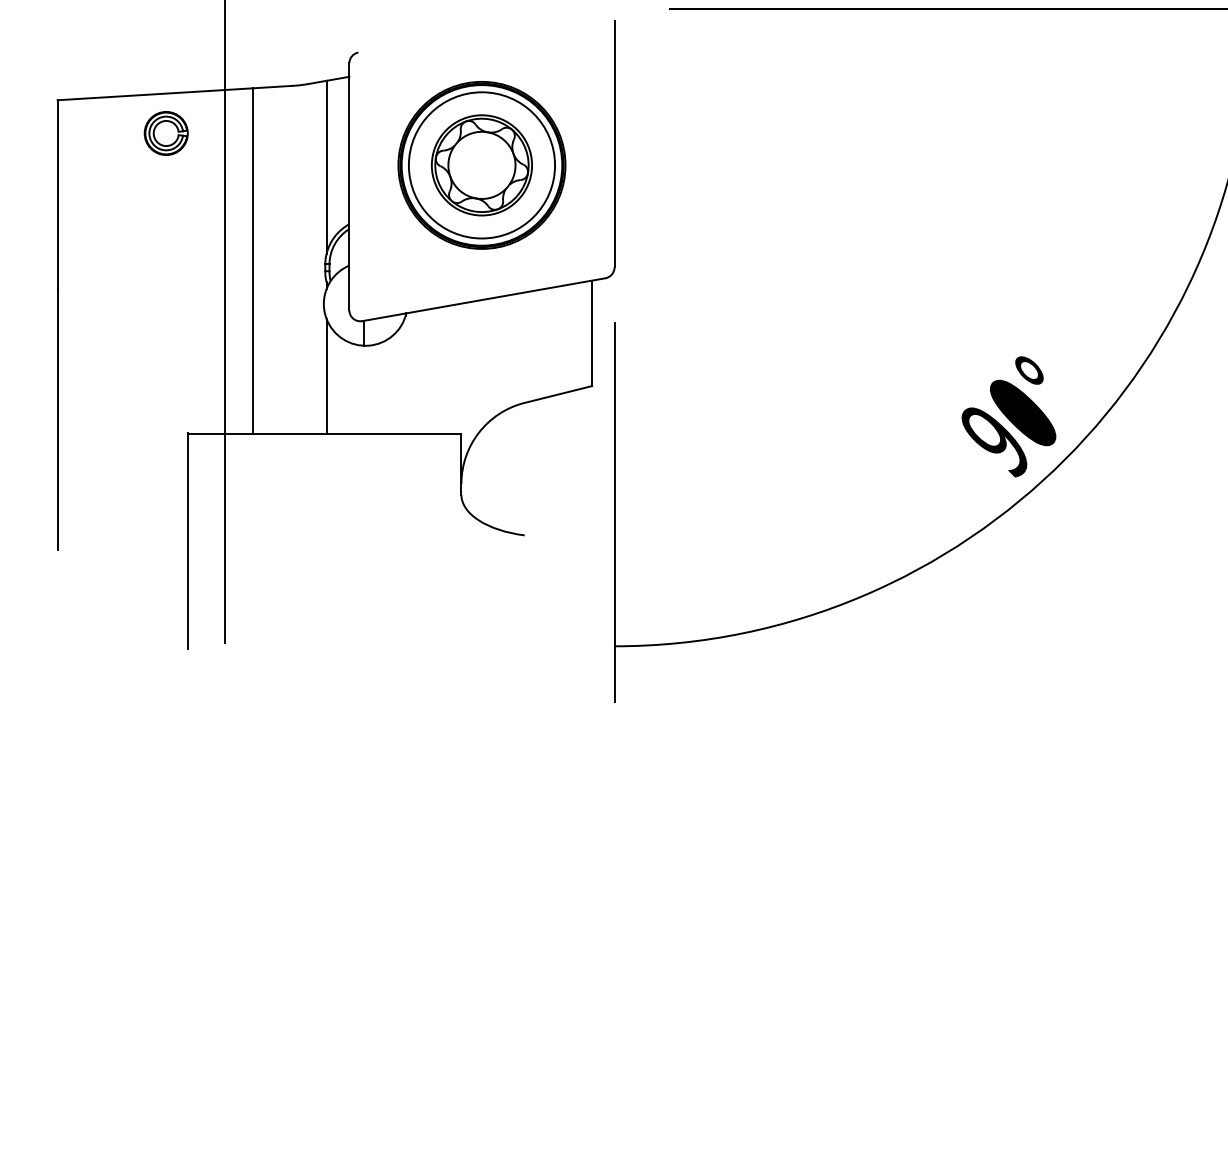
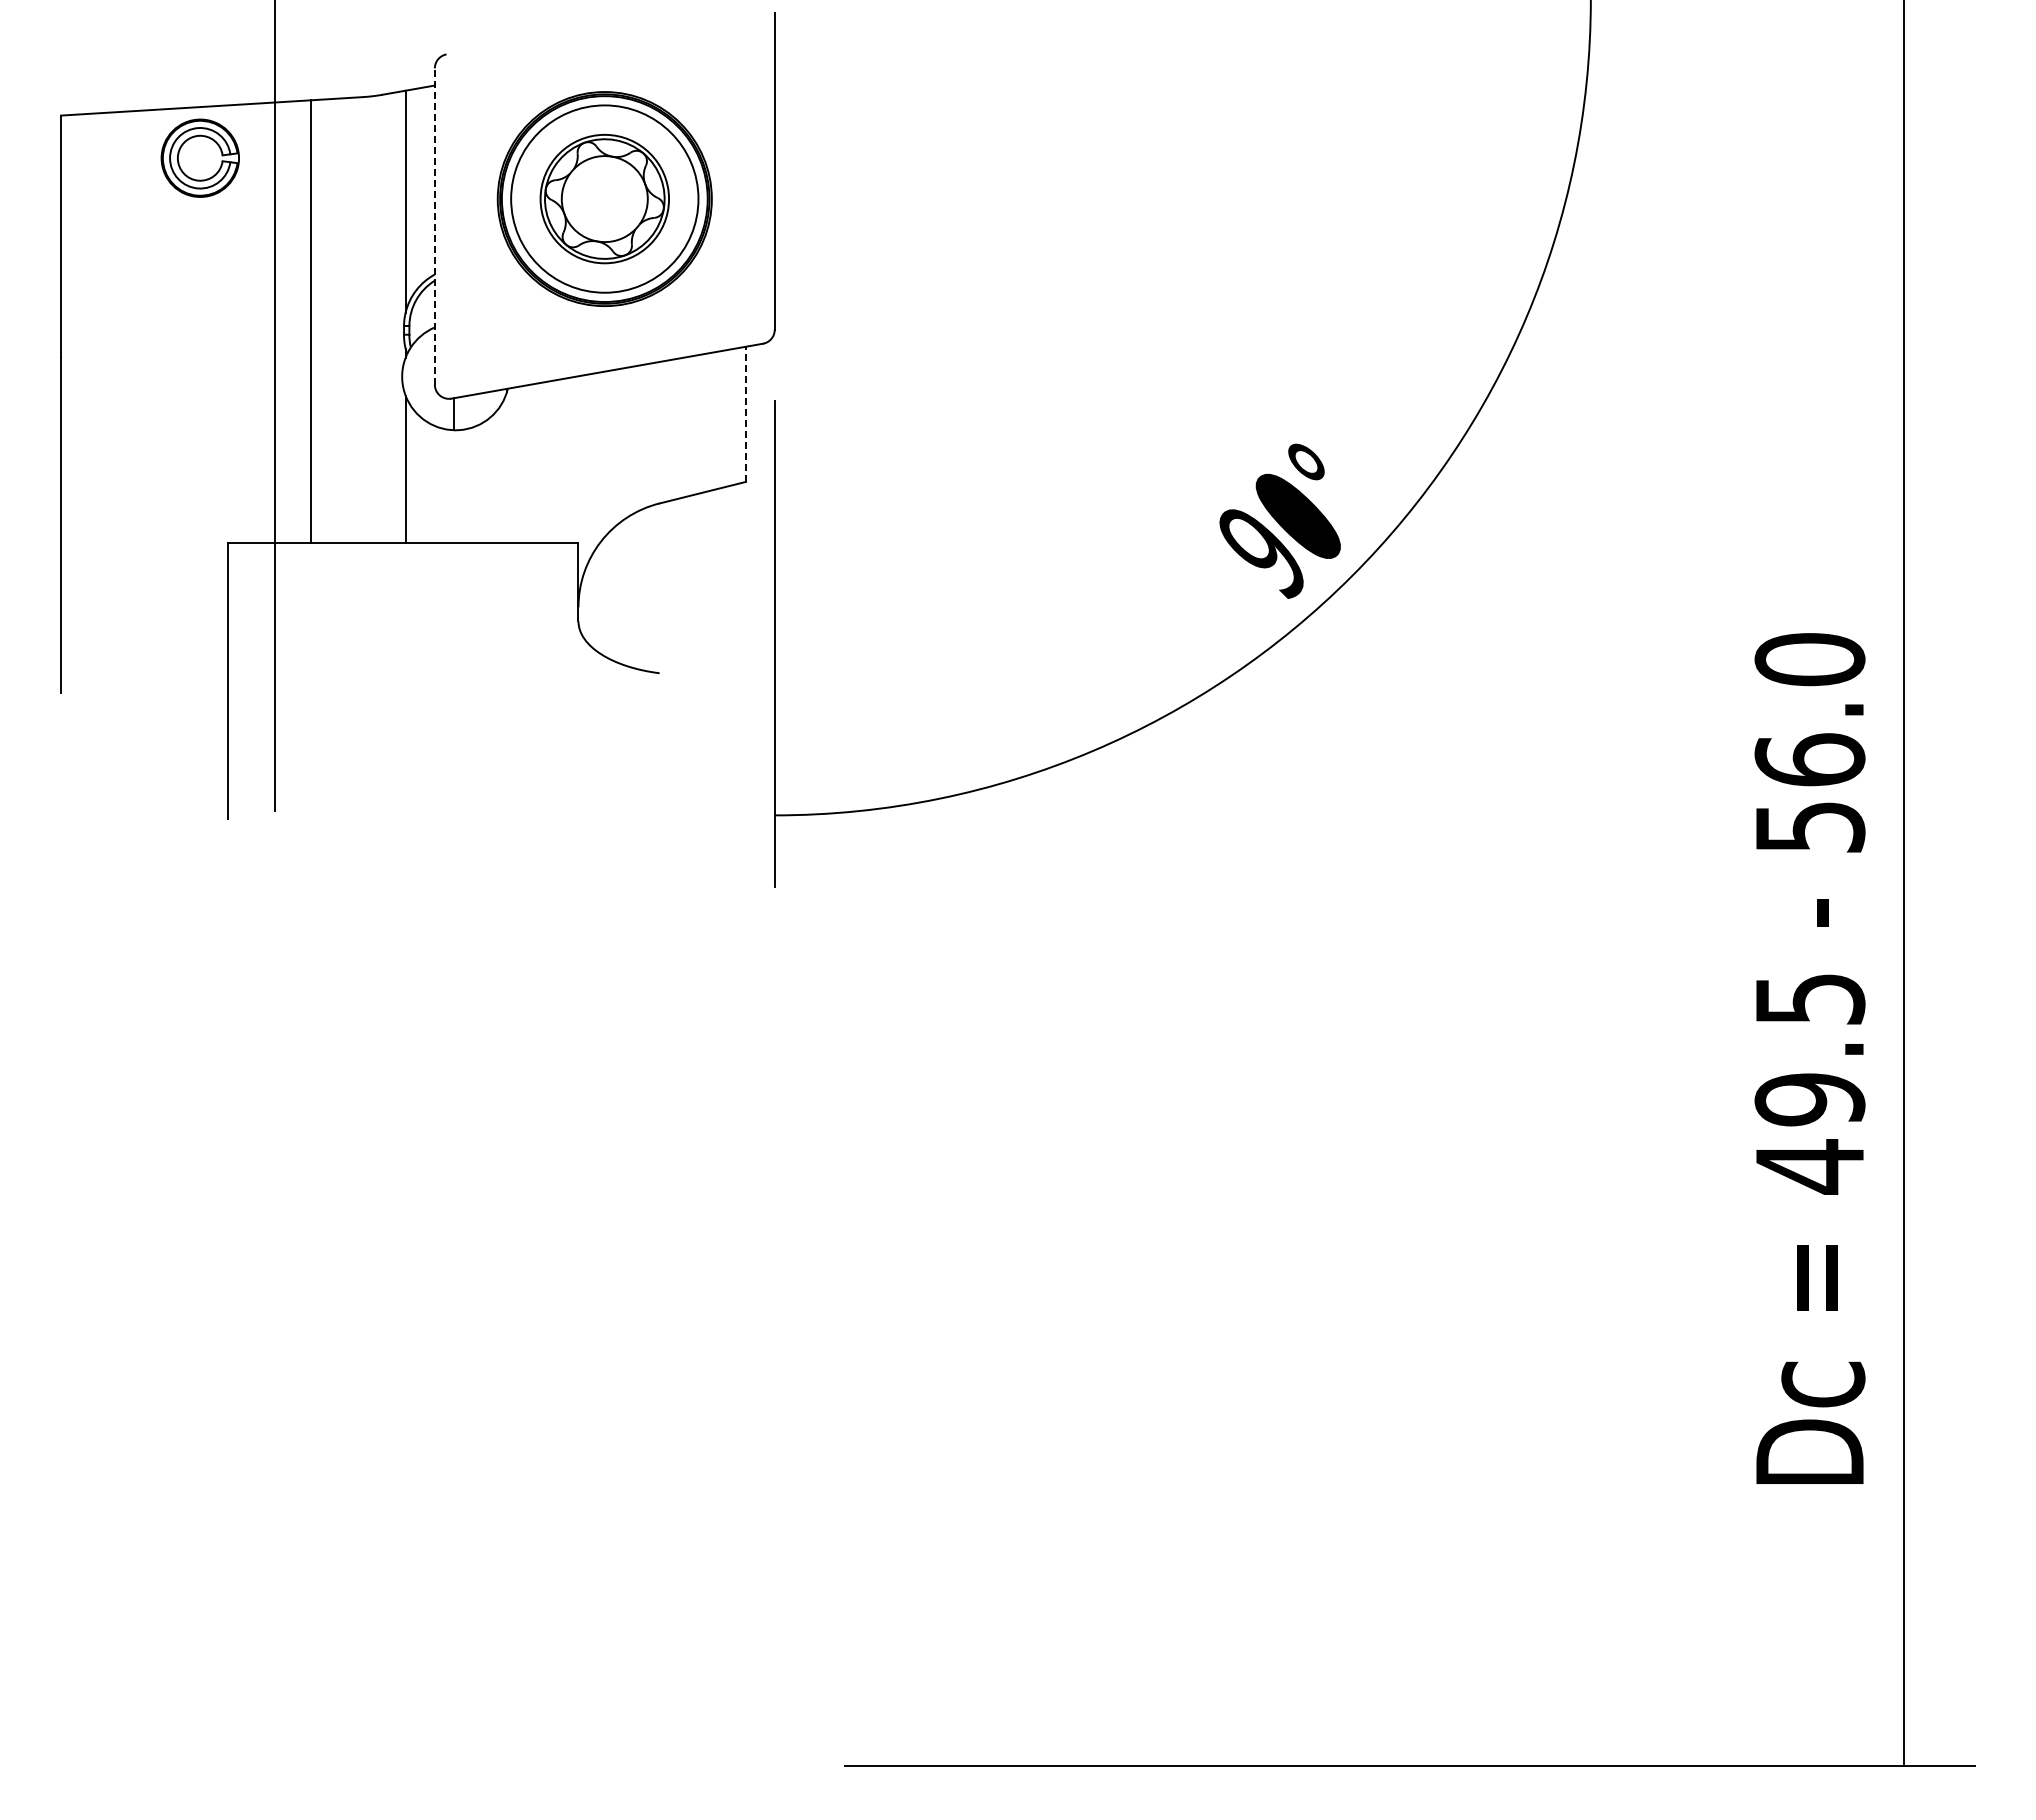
part: (165, 132) -> (199, 157), size x1.4
line: (349, 186) -> (434, 226), solid -> dashed
line: (592, 333) -> (746, 414), solid -> dashed

